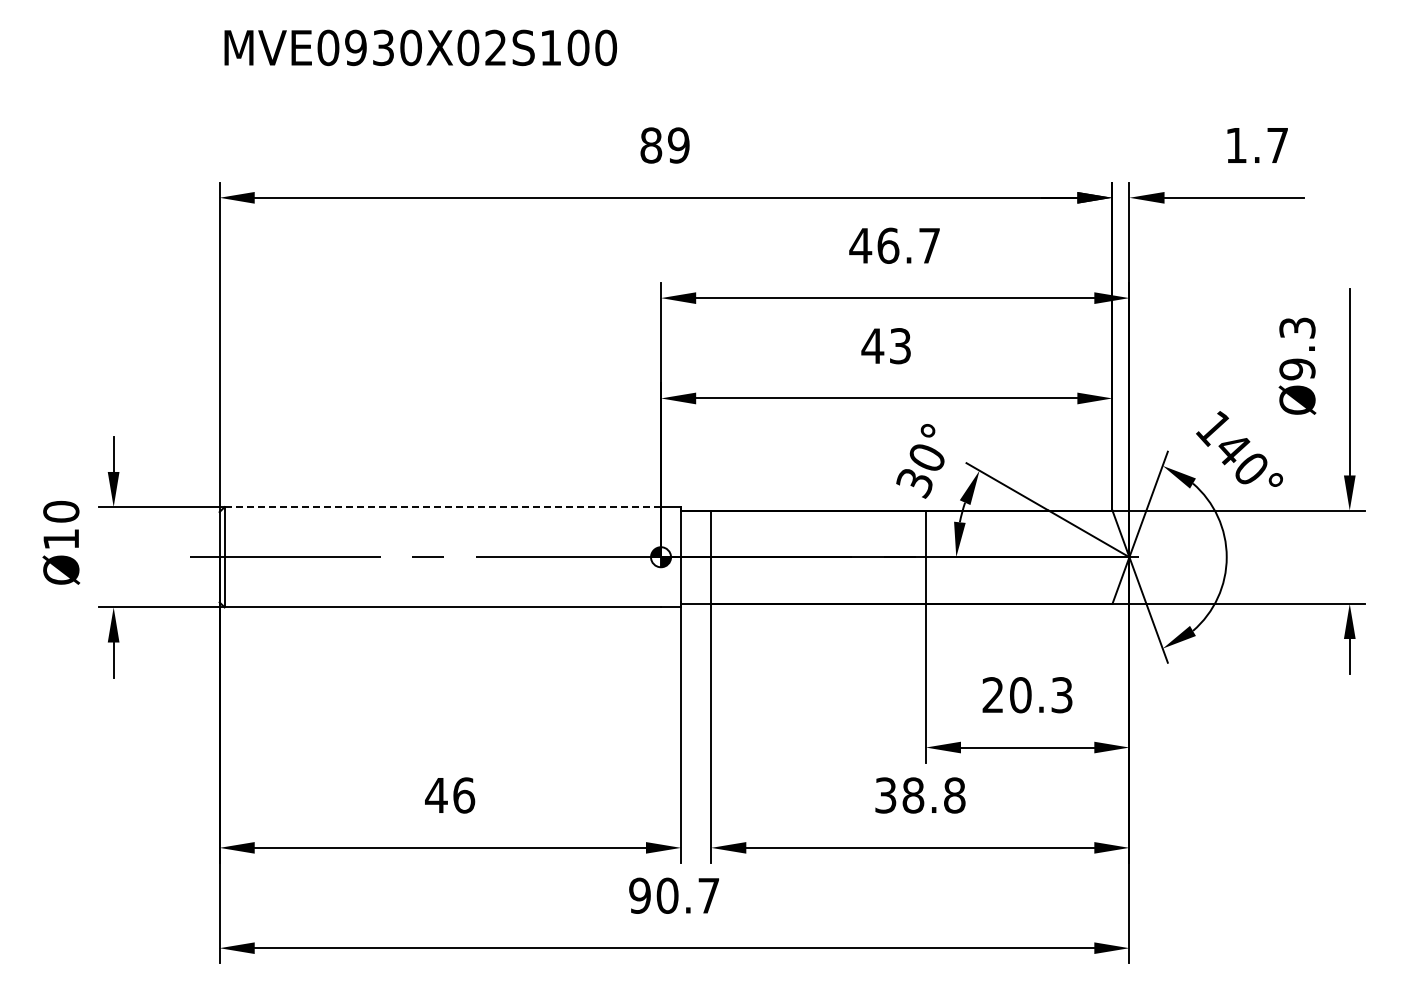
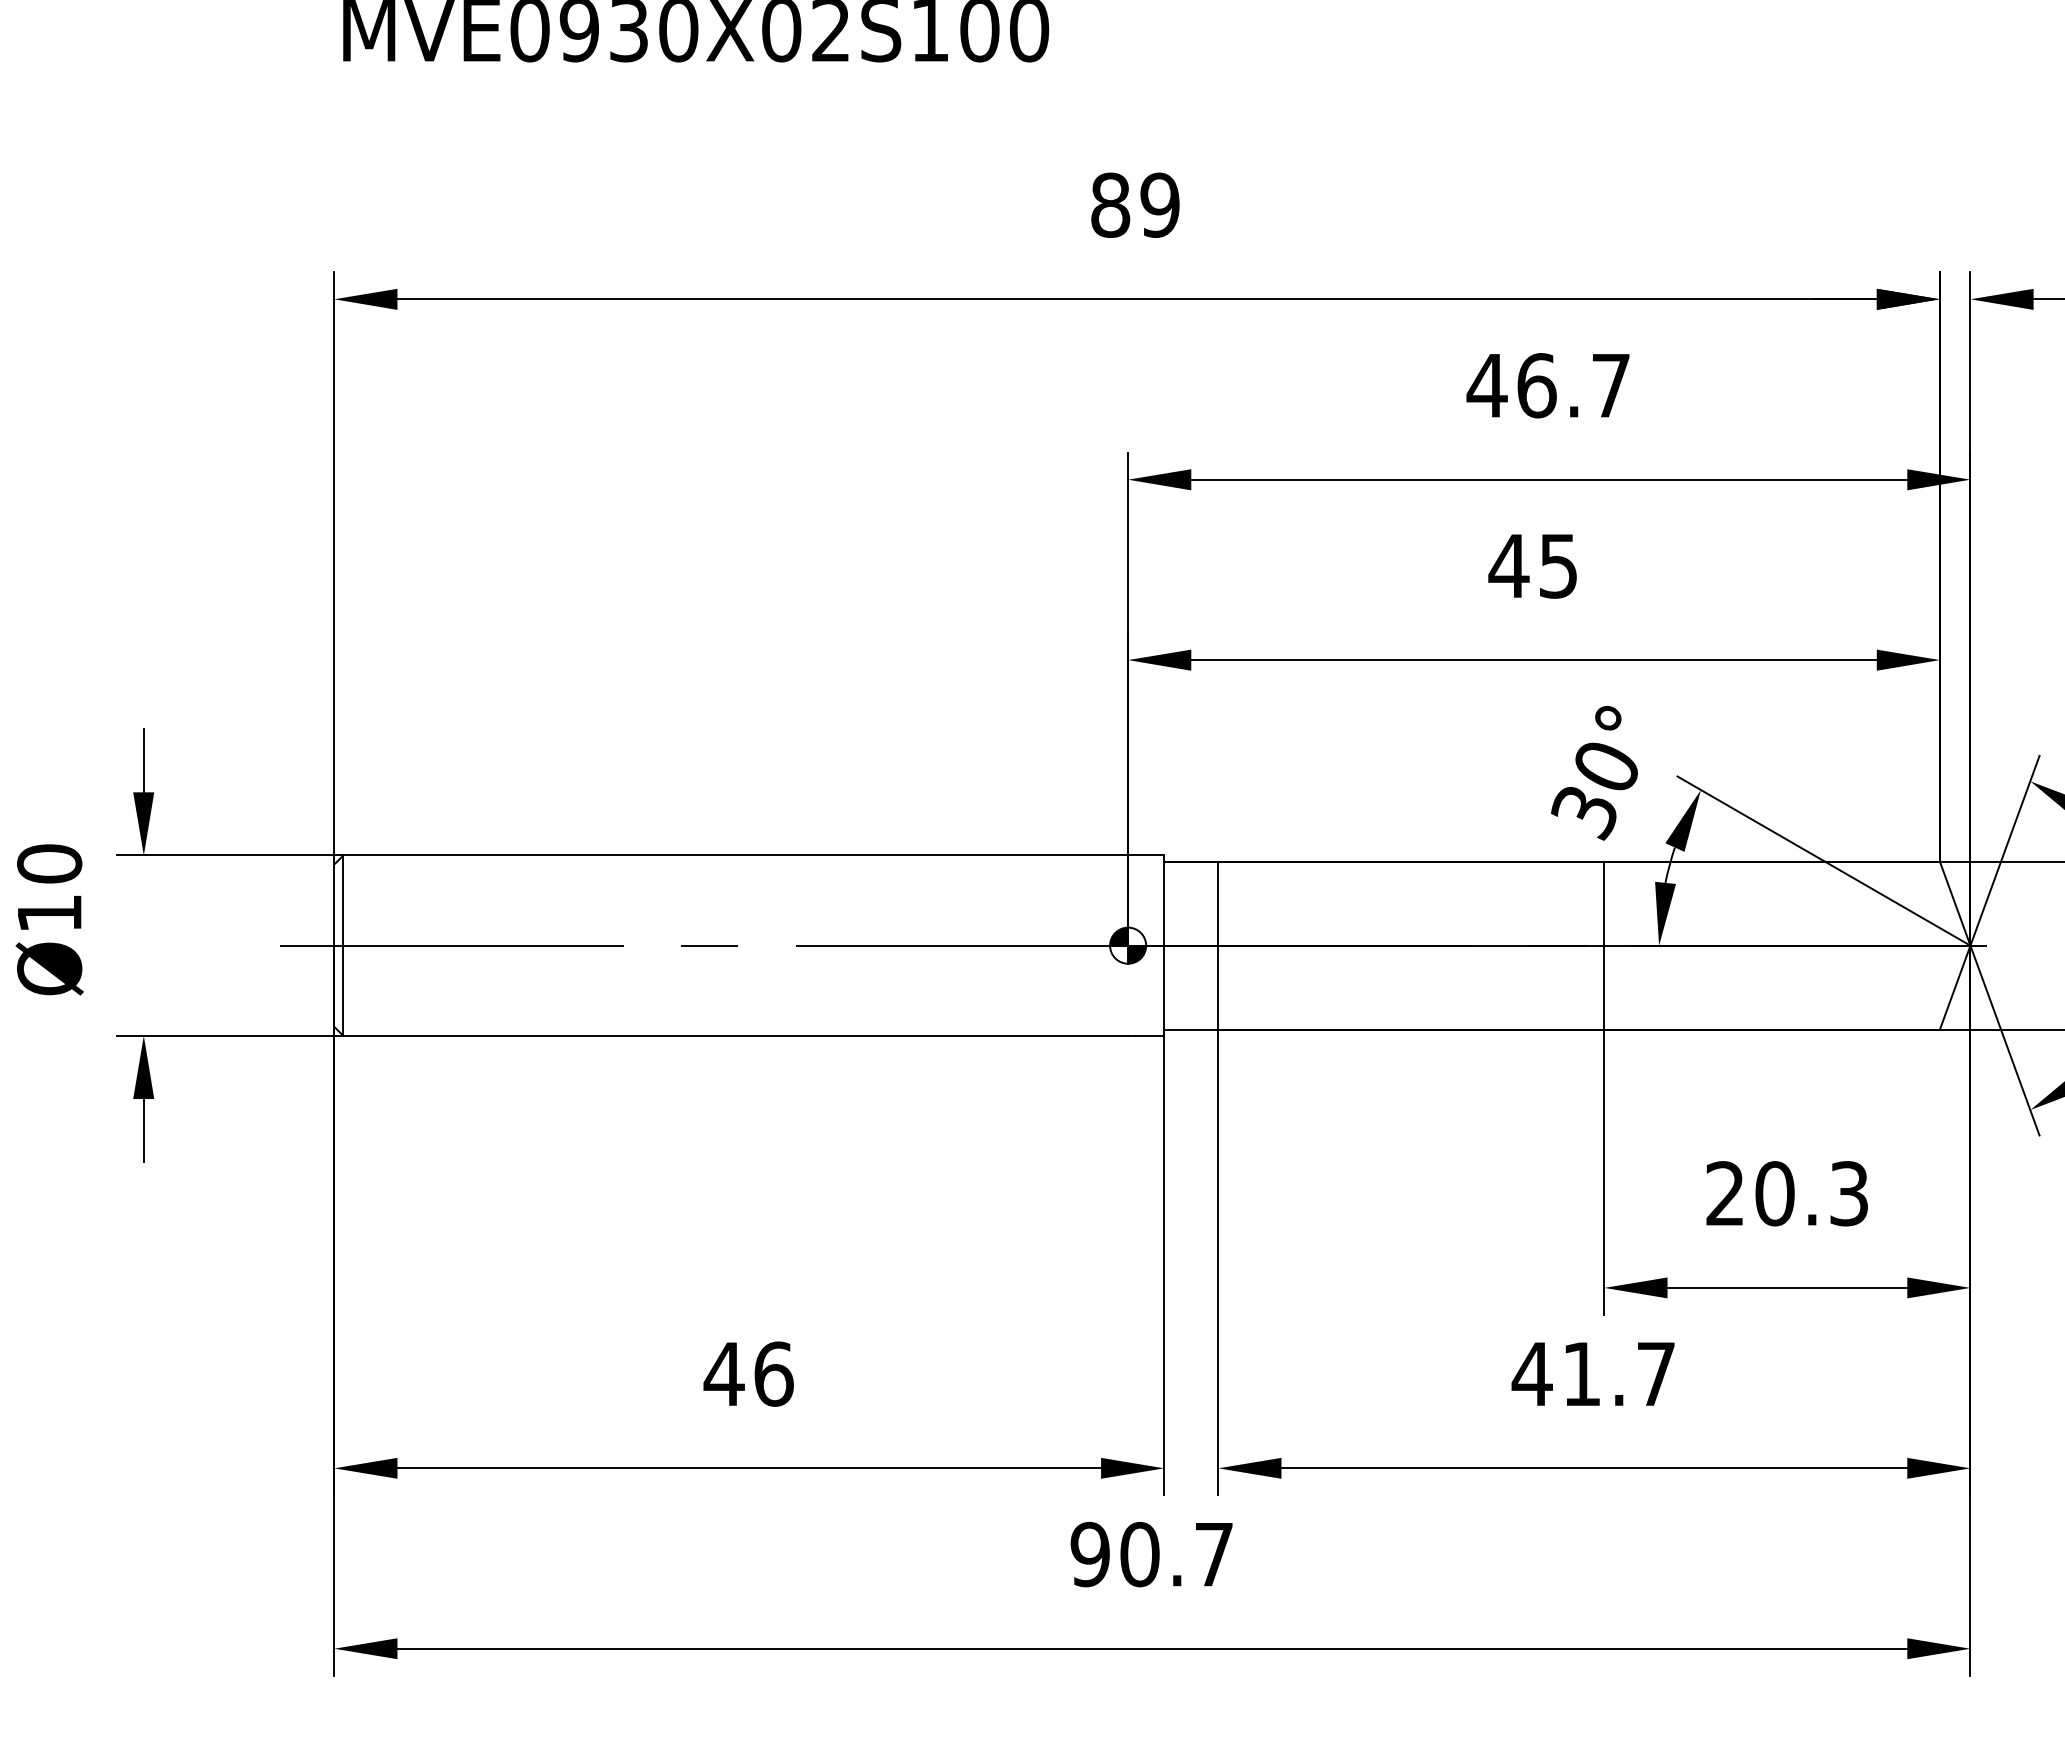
text: (900, 345) -> (1558, 564), 43 -> 45
line: (442, 507) -> (735, 856), dashed -> solid
text: (919, 795) -> (1592, 1374), 38.8 -> 41.7

